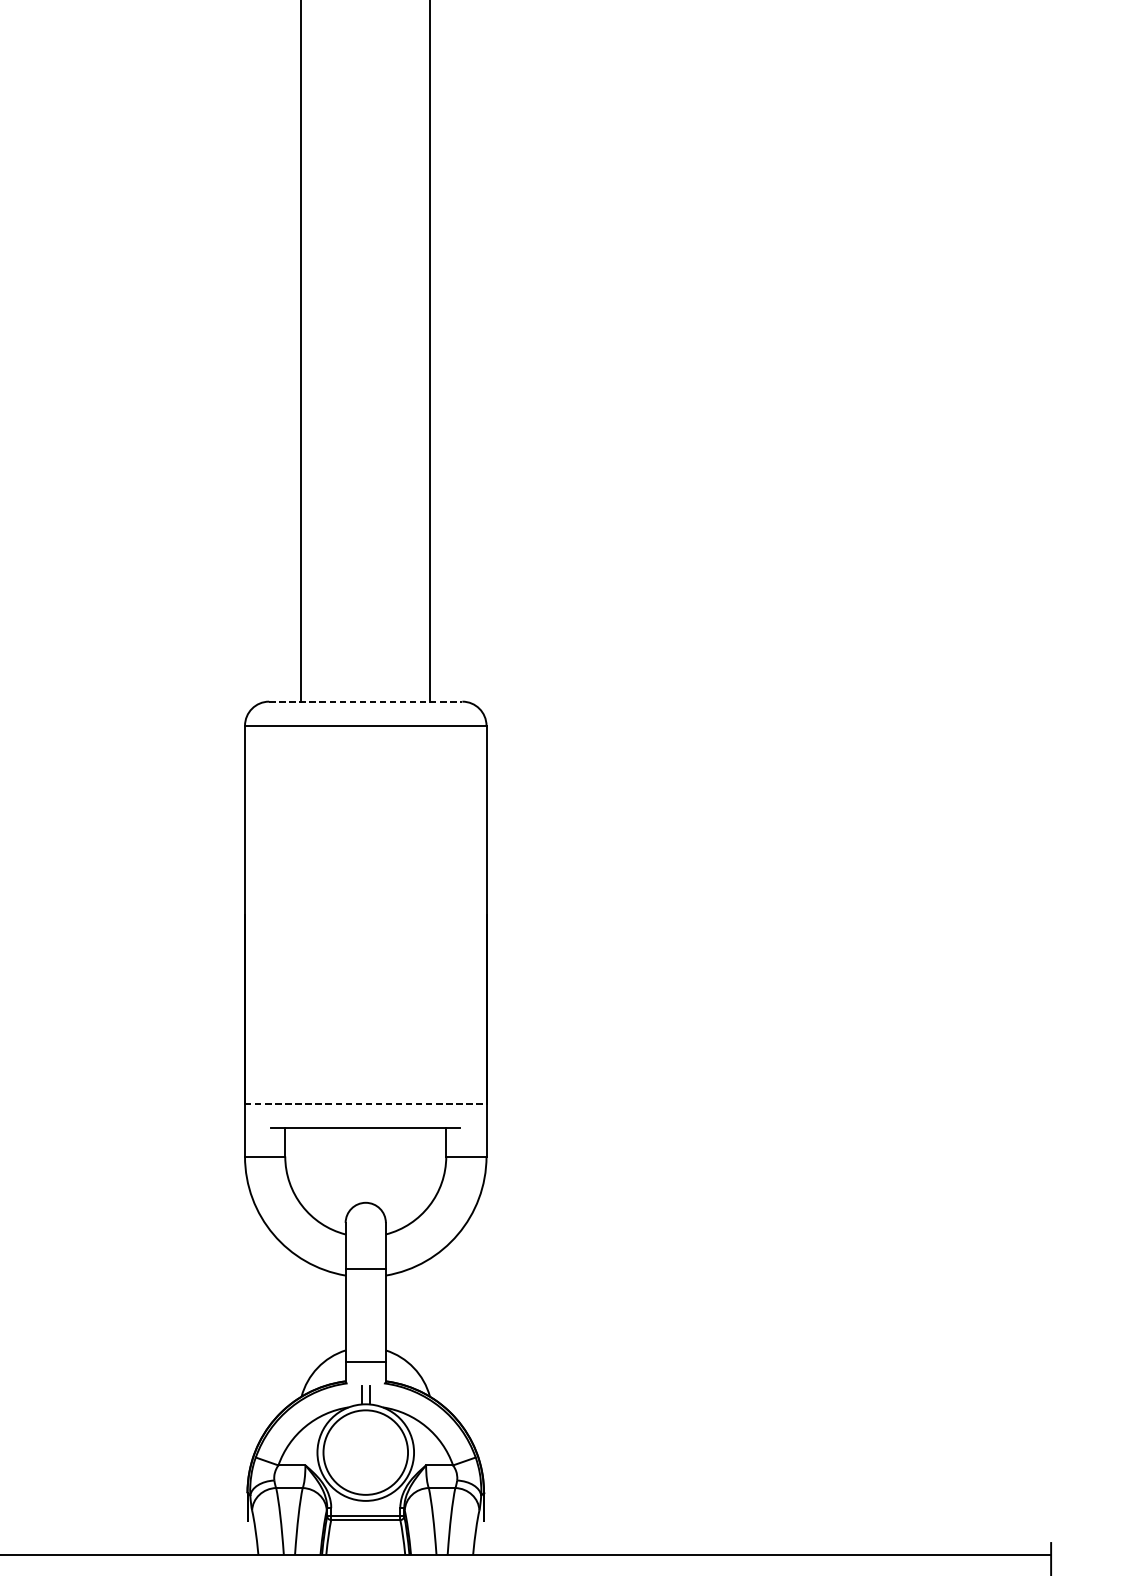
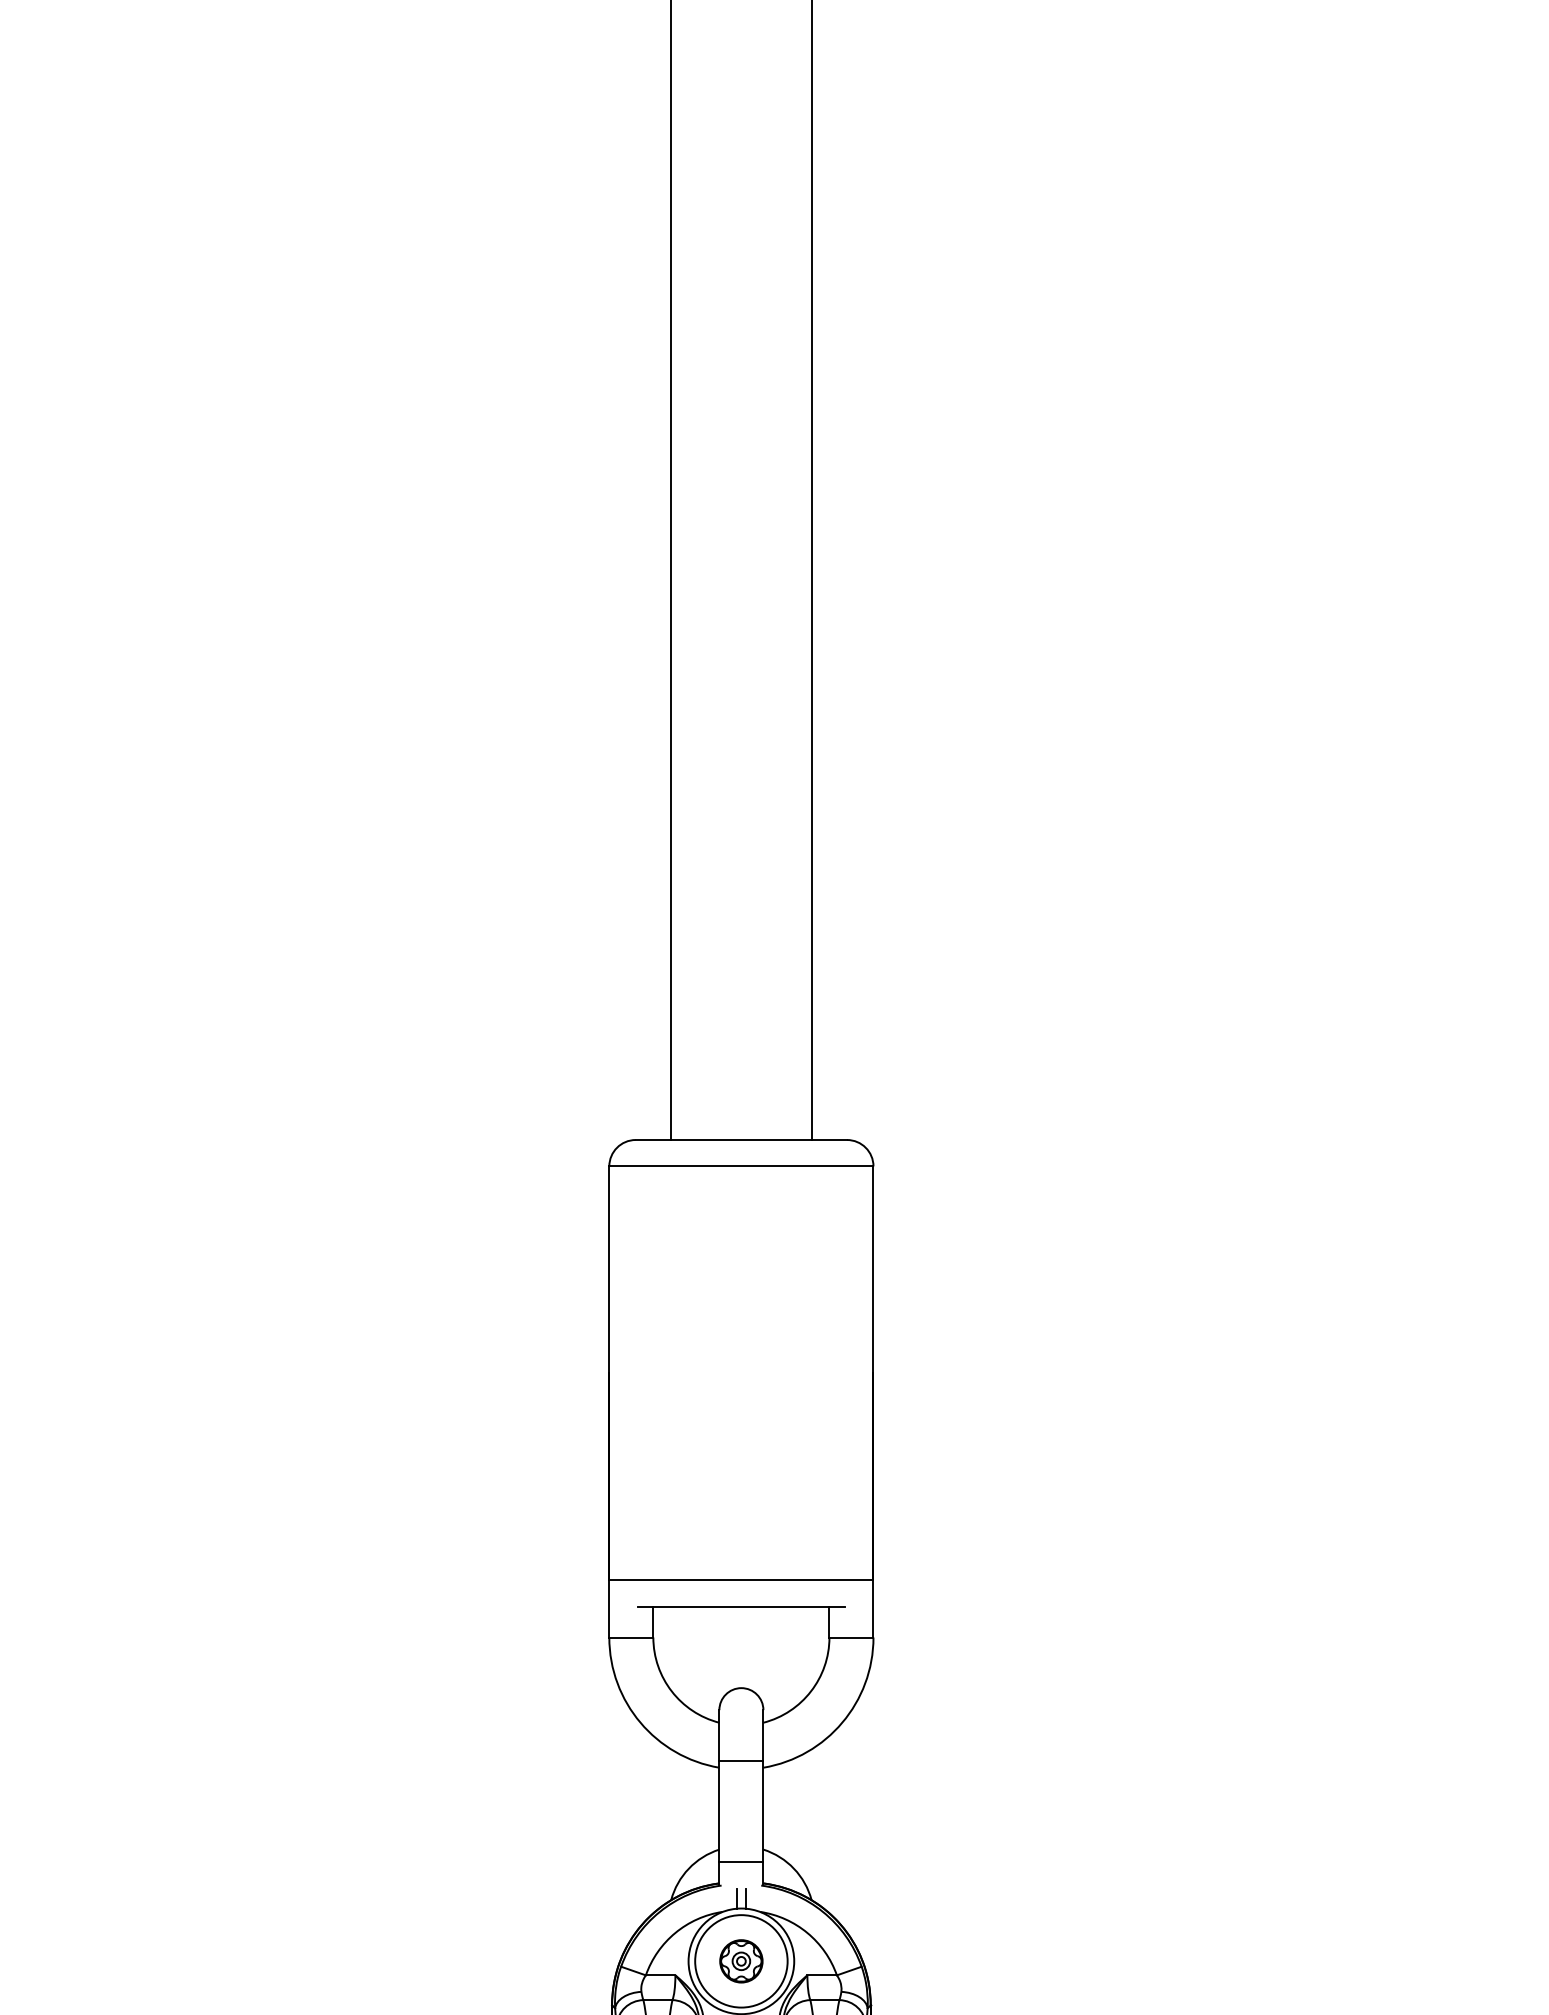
line: (365, 702) -> (741, 1140), dashed -> solid
line: (365, 1104) -> (741, 1580), dashed -> solid
part: (365, 1452) -> (741, 1961), added

